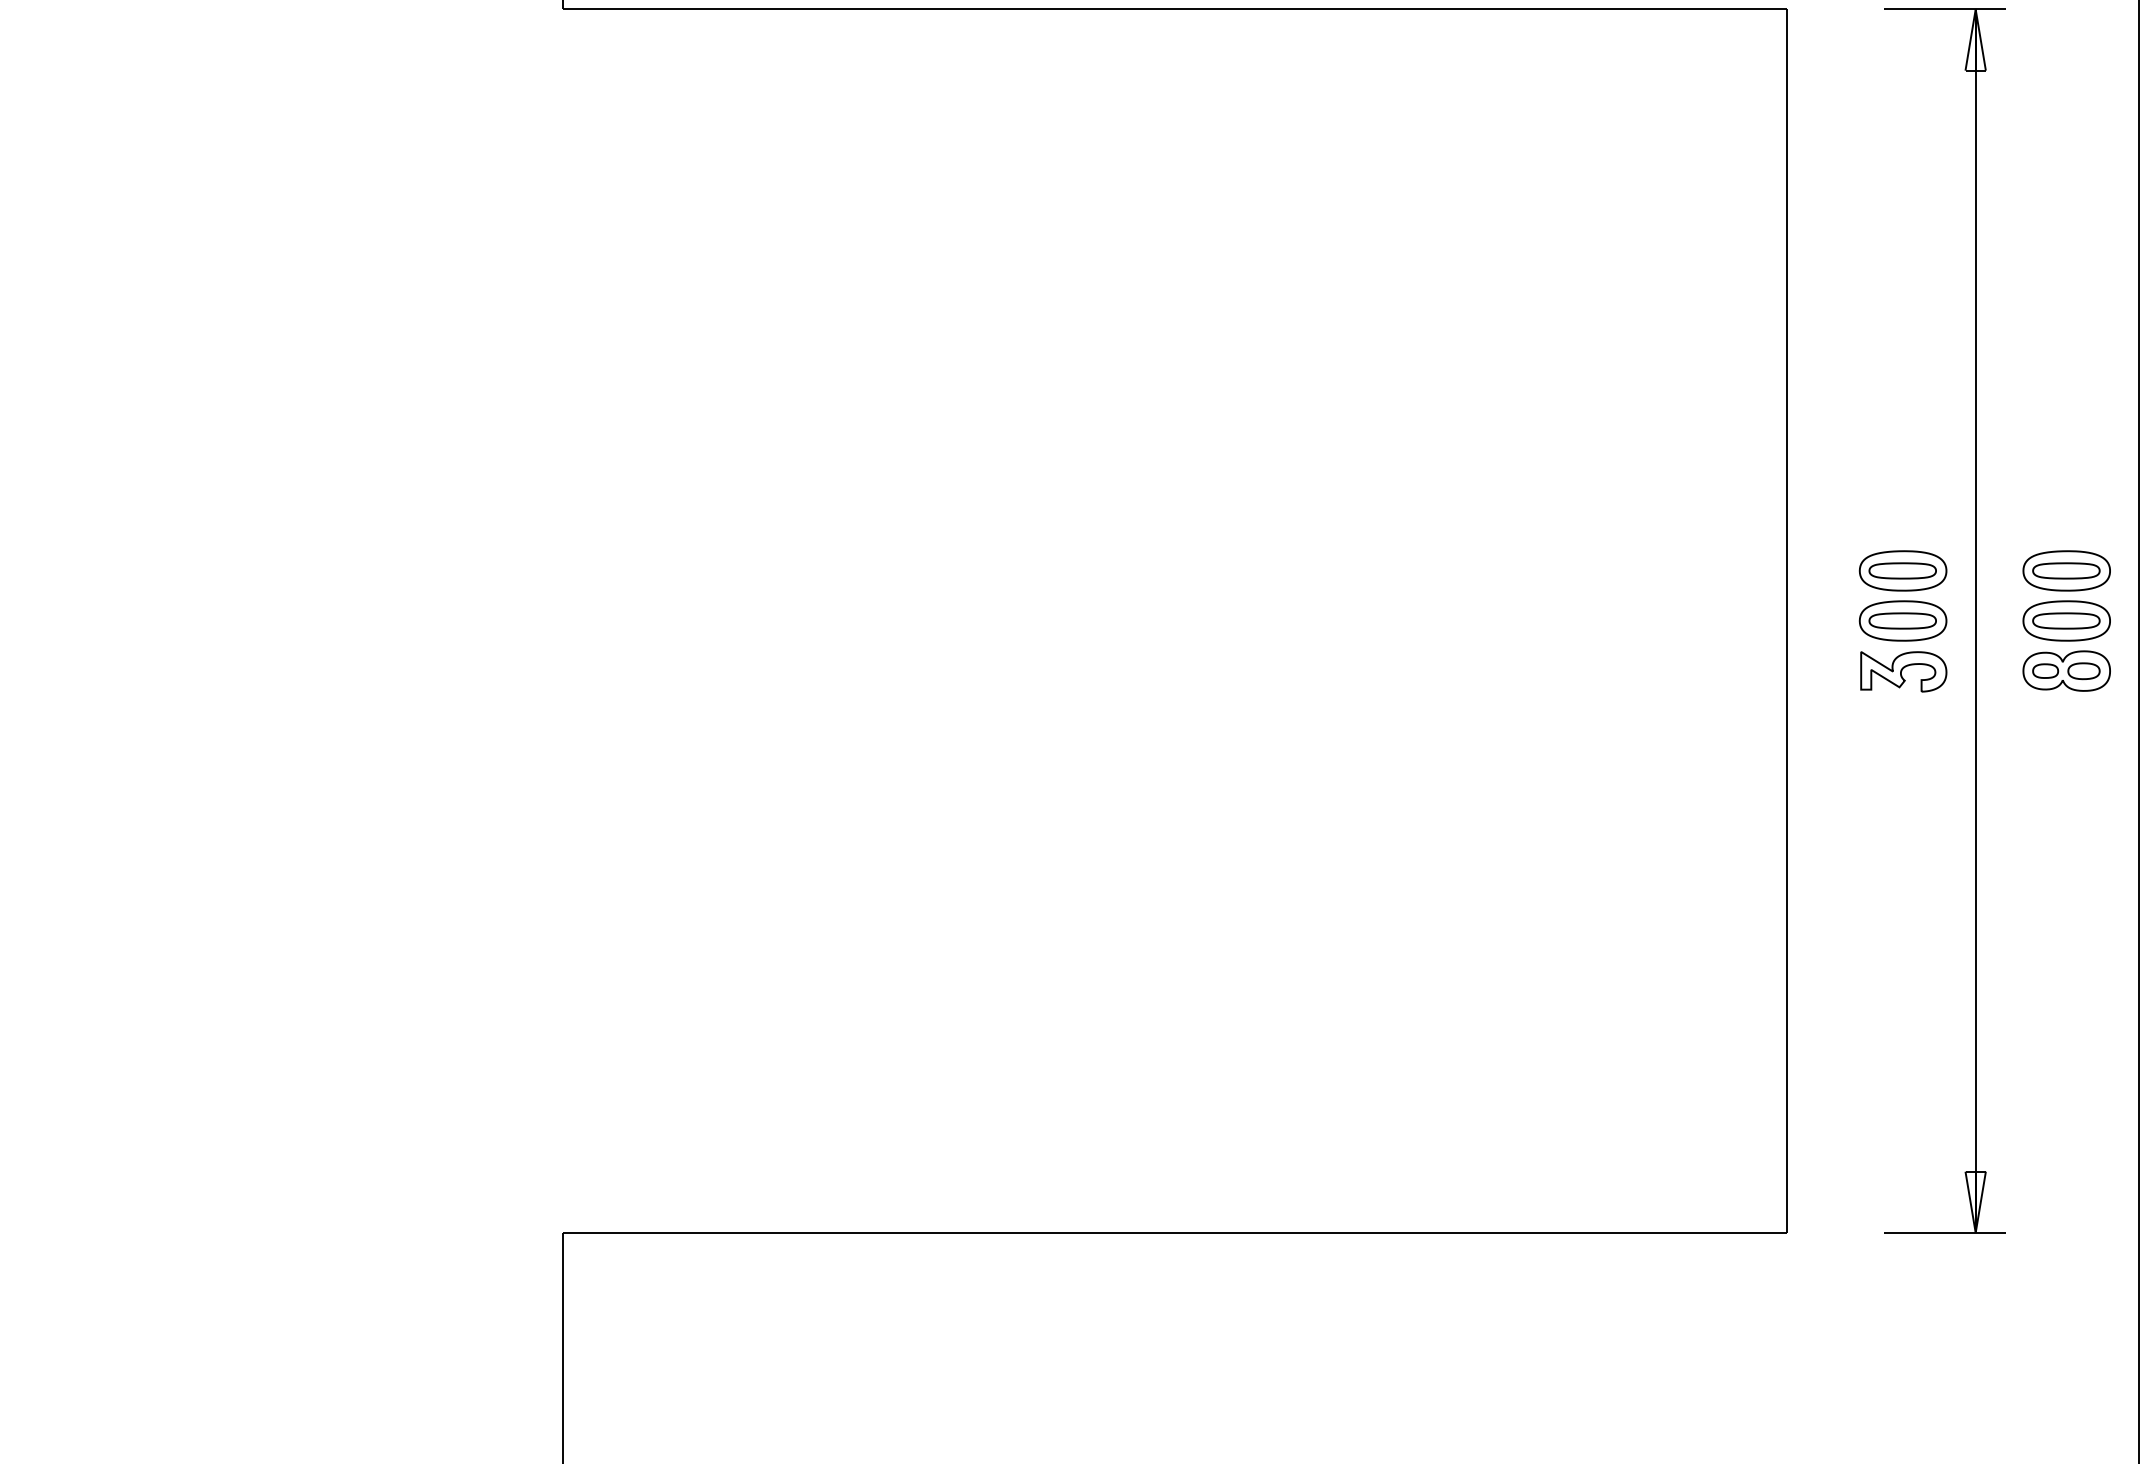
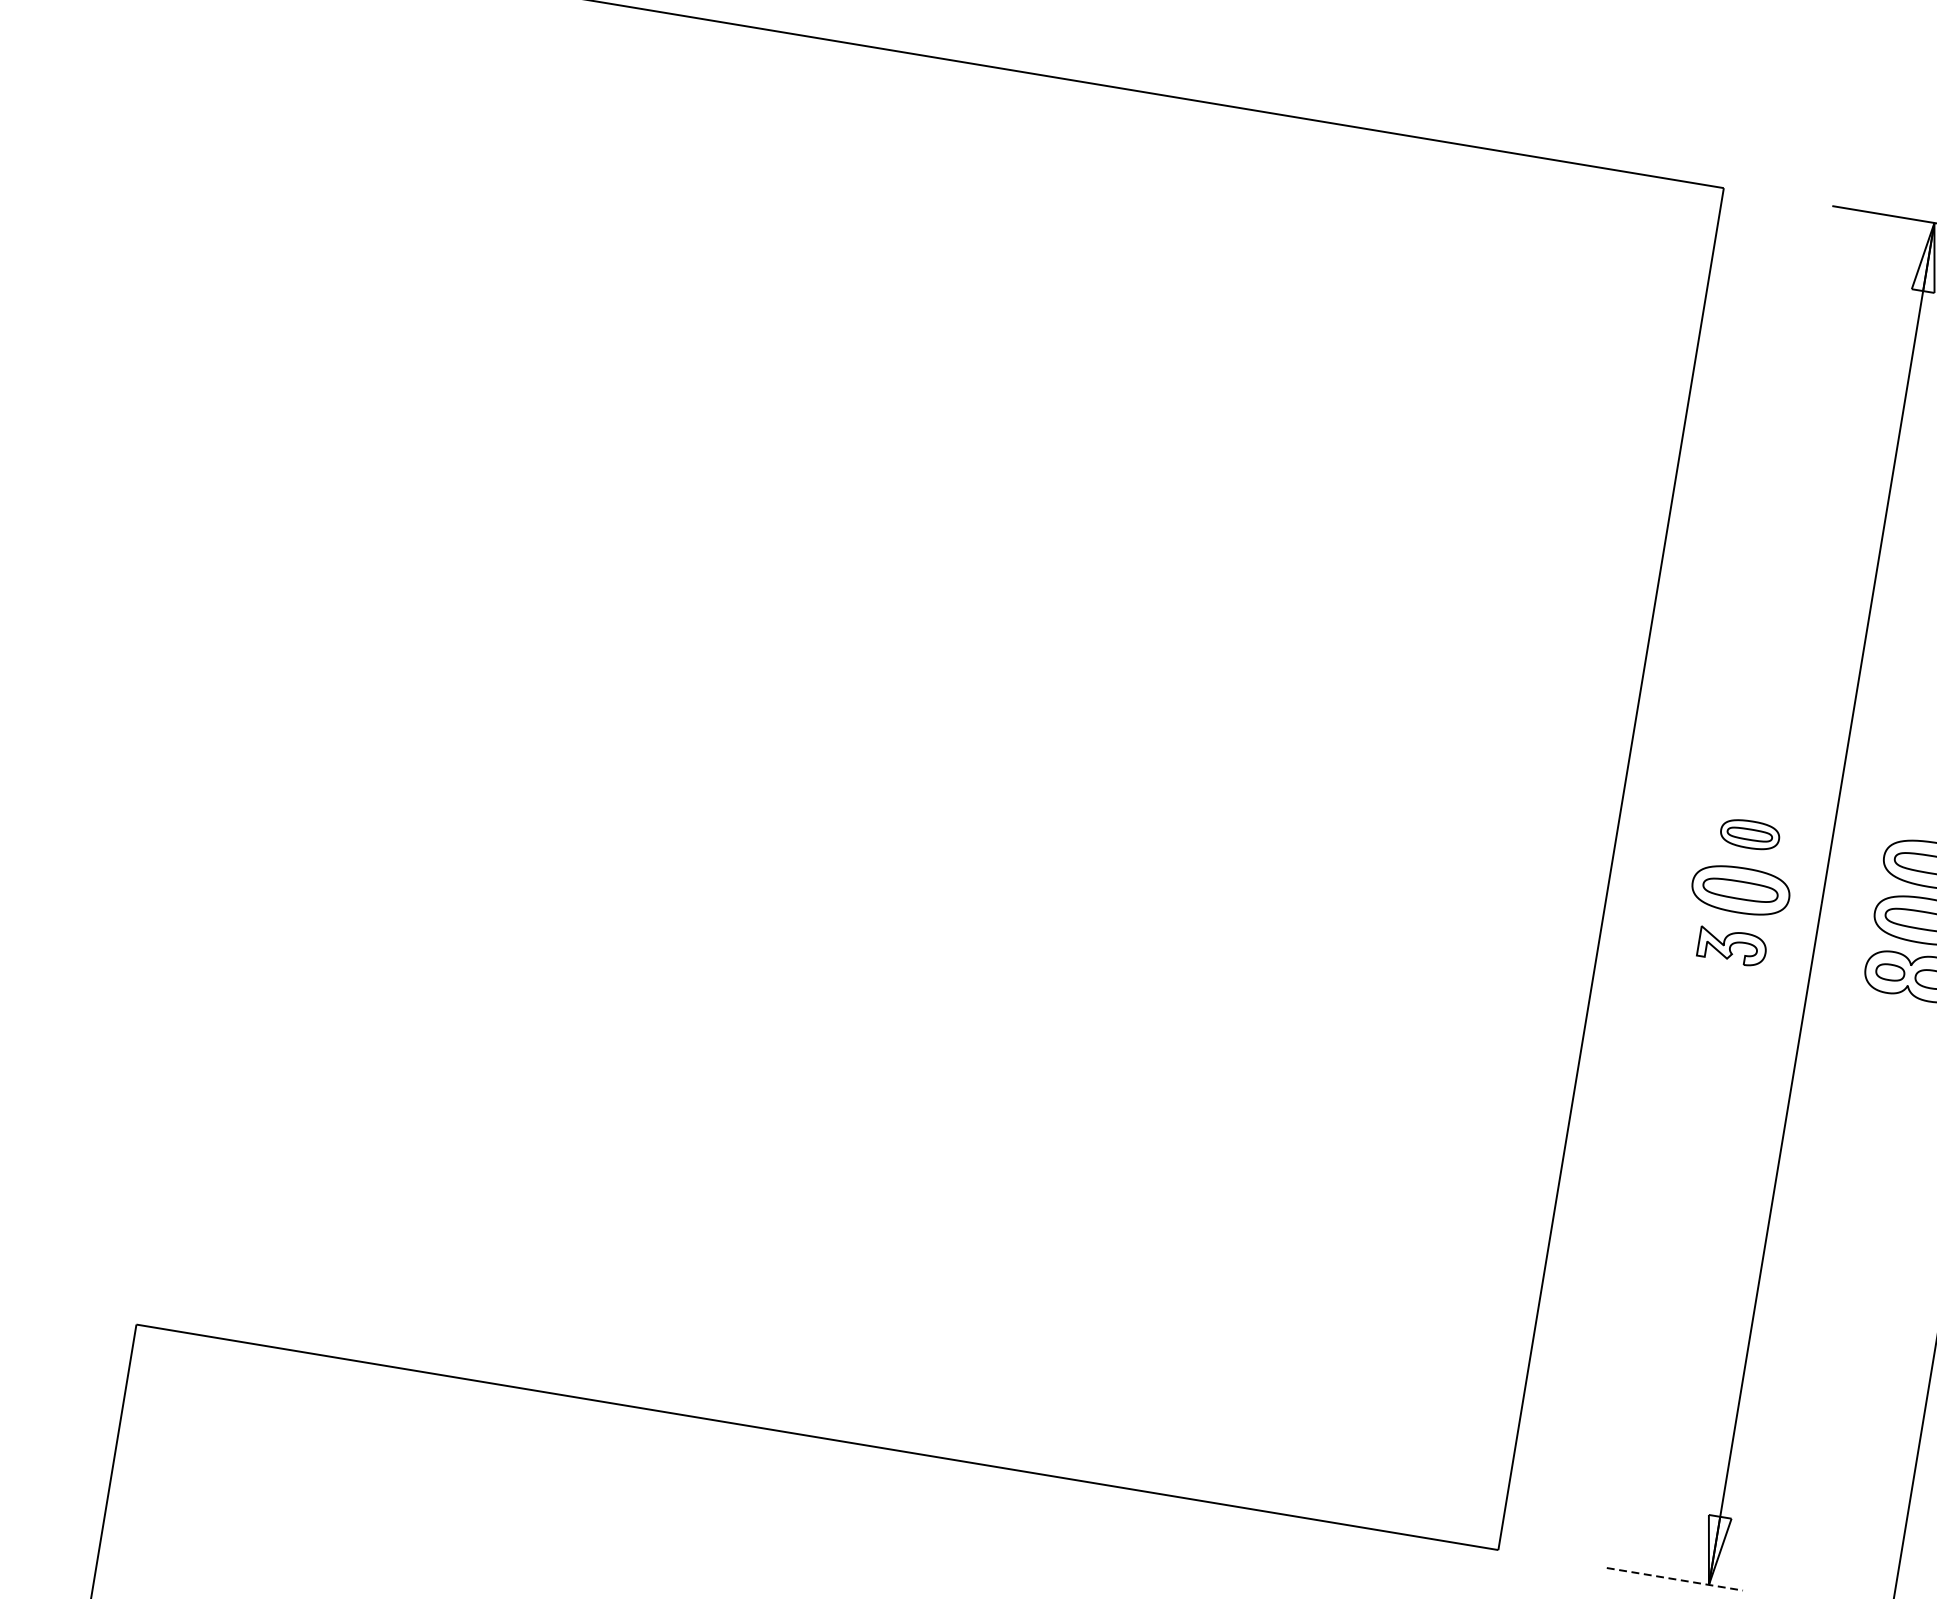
part: (1902, 570) -> (1749, 834), size x0.6
part: (1903, 671) -> (1732, 946), size x0.7
line: (1945, 1232) -> (1675, 1578), solid -> dashed

